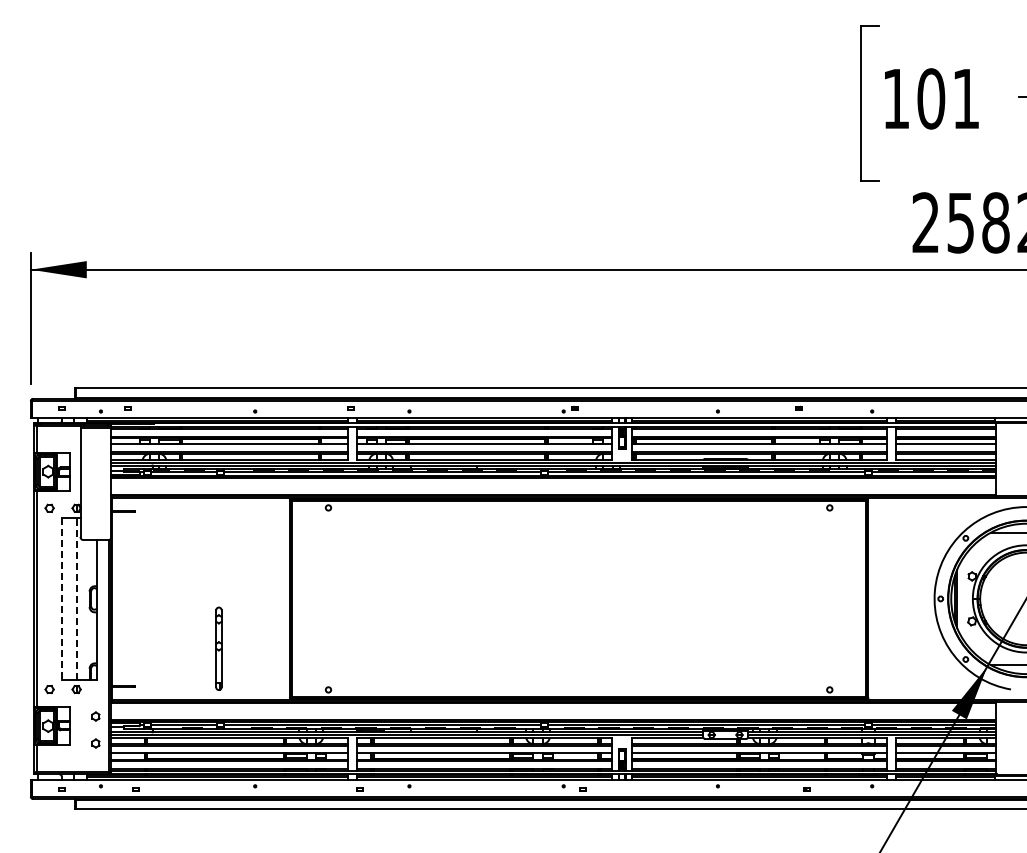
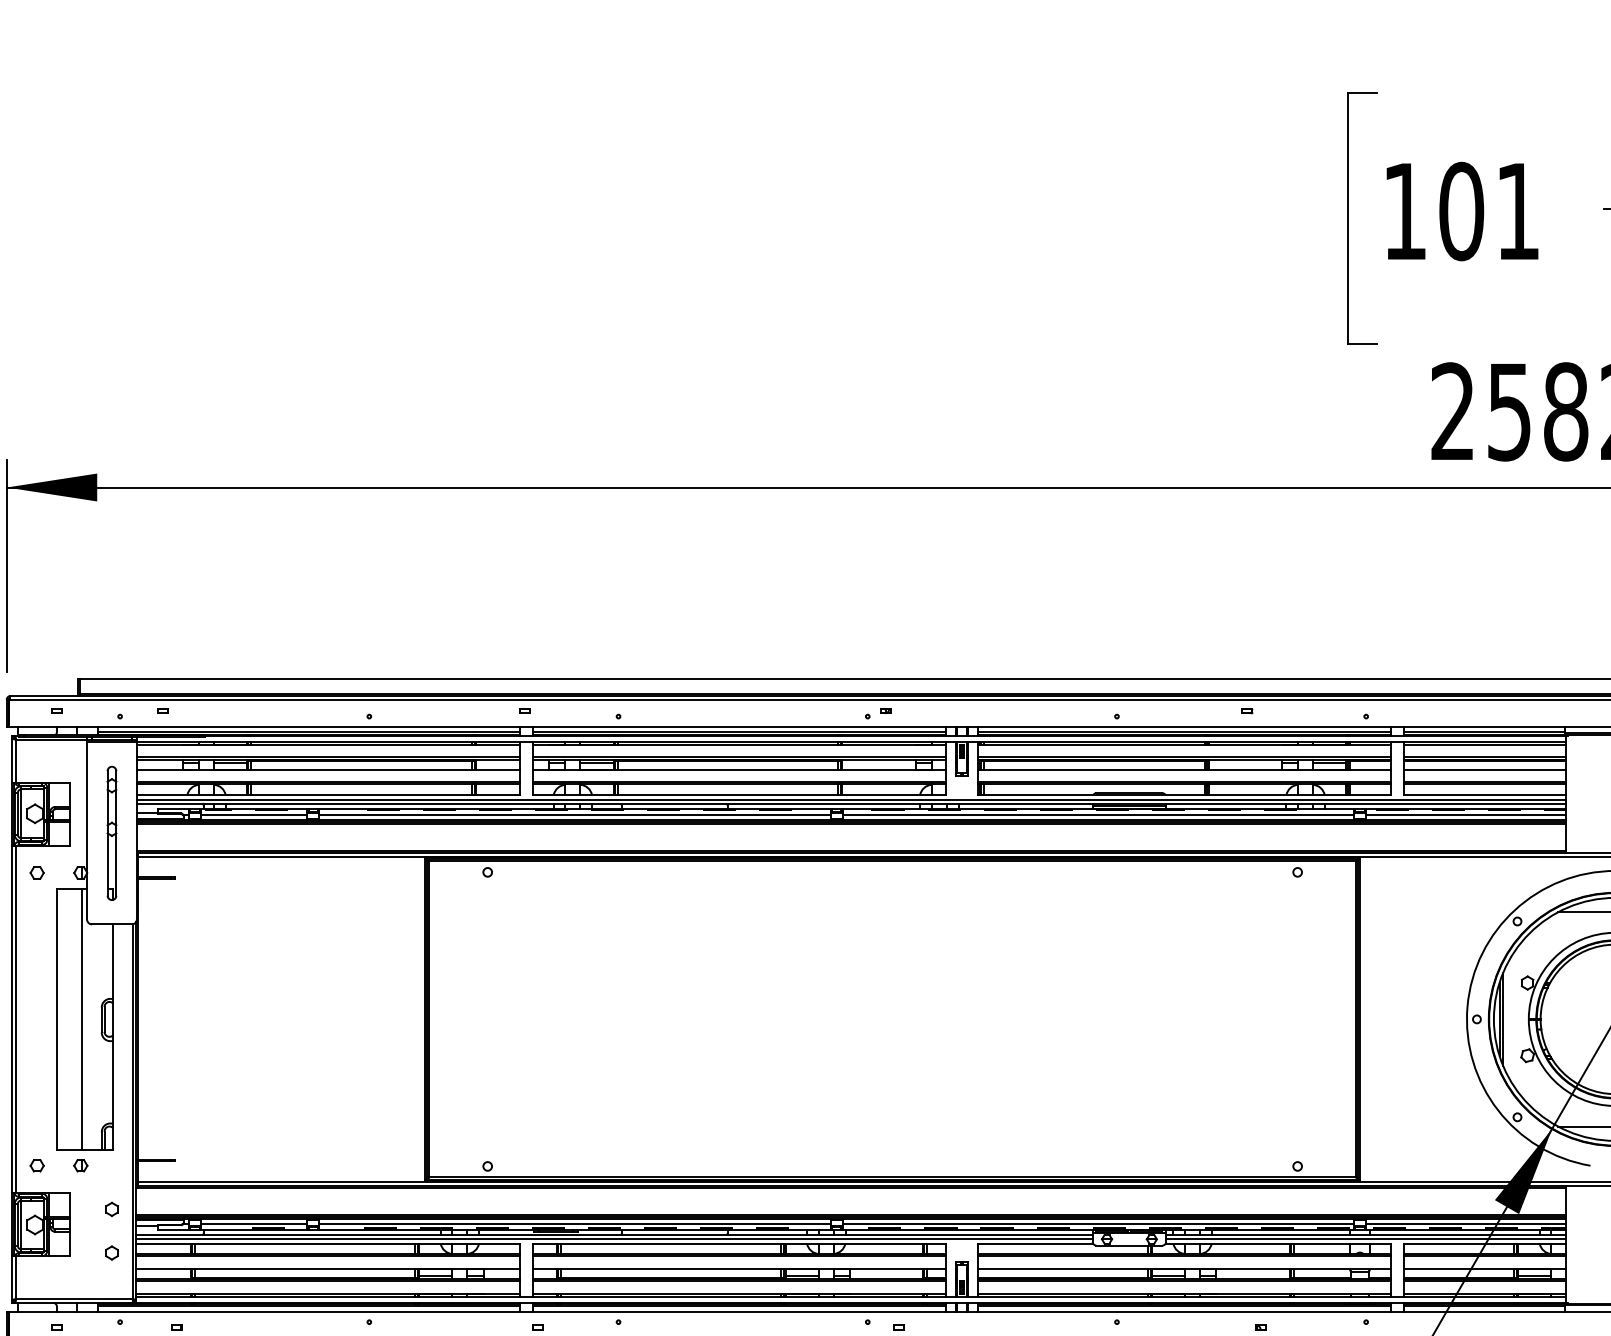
line: (61, 598) -> (56, 1018), dashed -> solid
line: (77, 598) -> (82, 1018), dashed -> solid
part: (218, 648) -> (111, 832), moved

